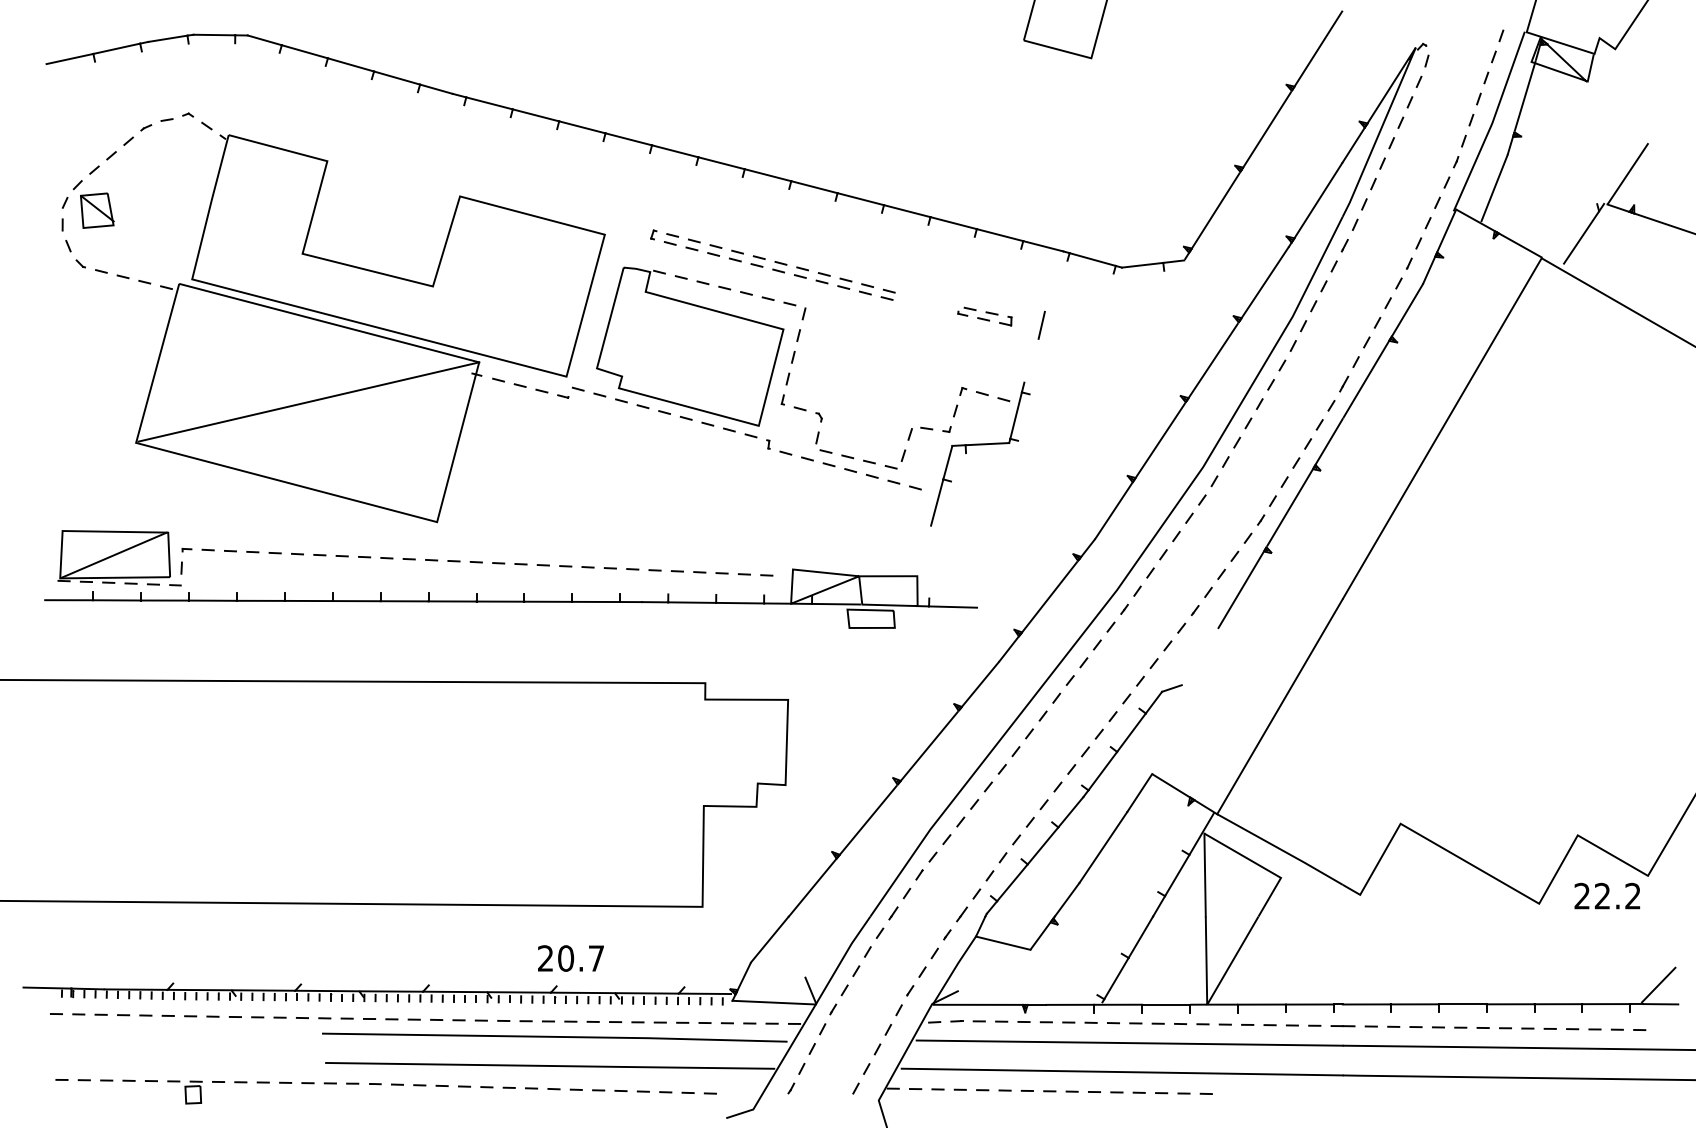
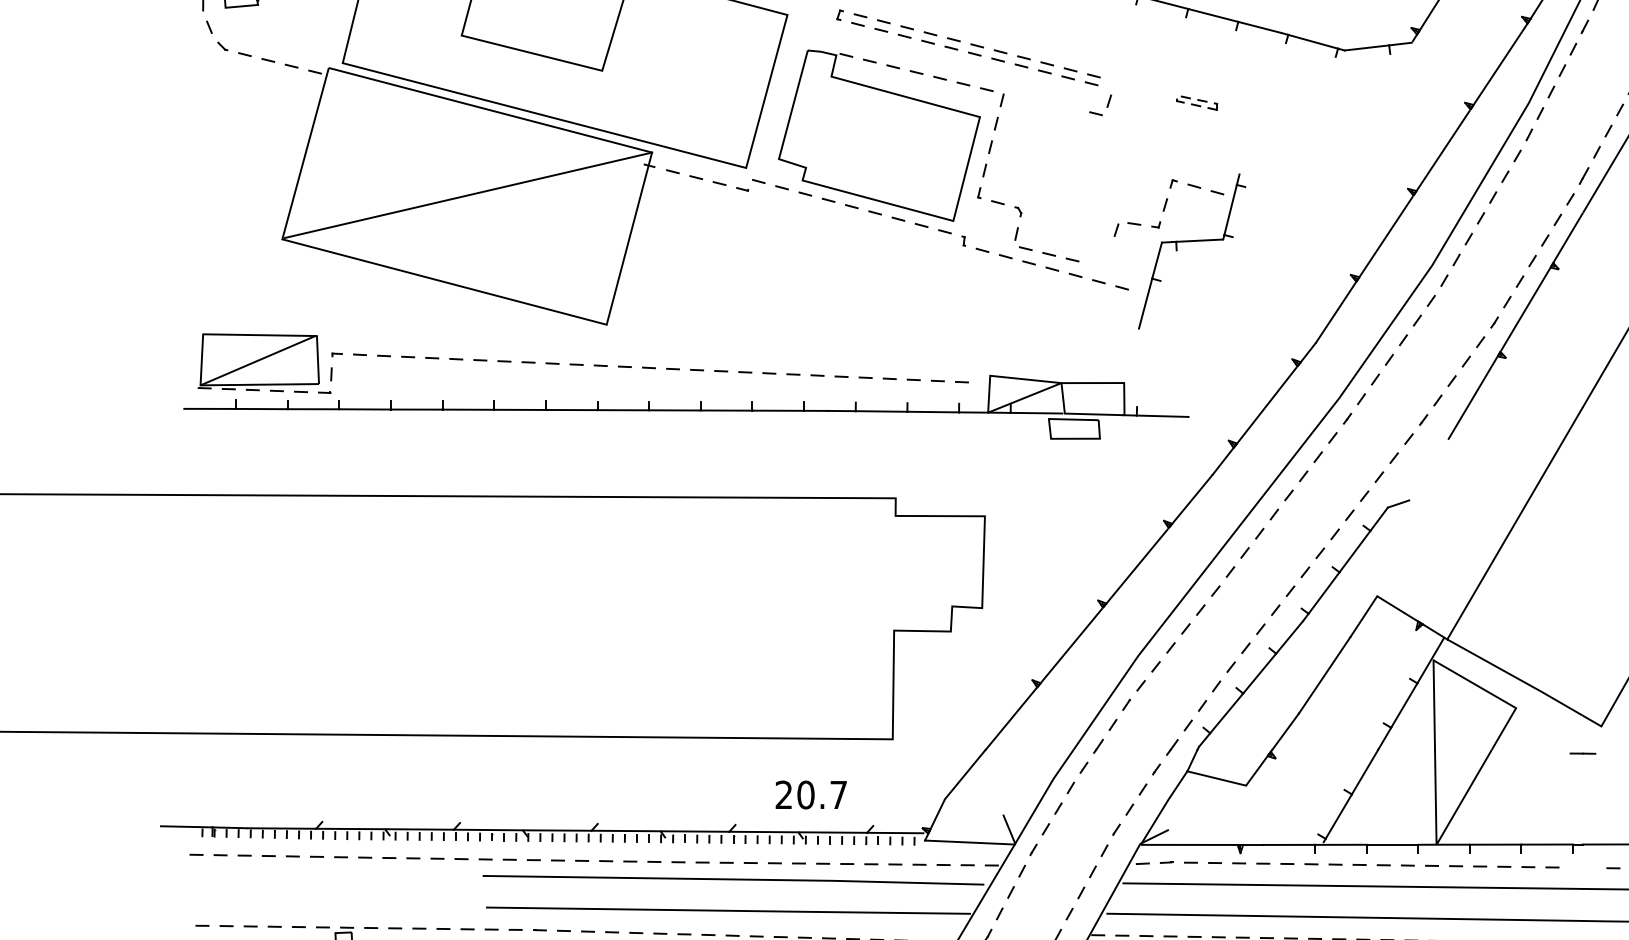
part: (984, 316) -> (1196, 103), size x0.7
line: (1041, 324) -> (1257, 111), removed
part: (895, 459) -> (1100, 105), moved
text: (570, 958) -> (810, 794), moved
line: (1342, 1026) -> (1582, 754), moved

